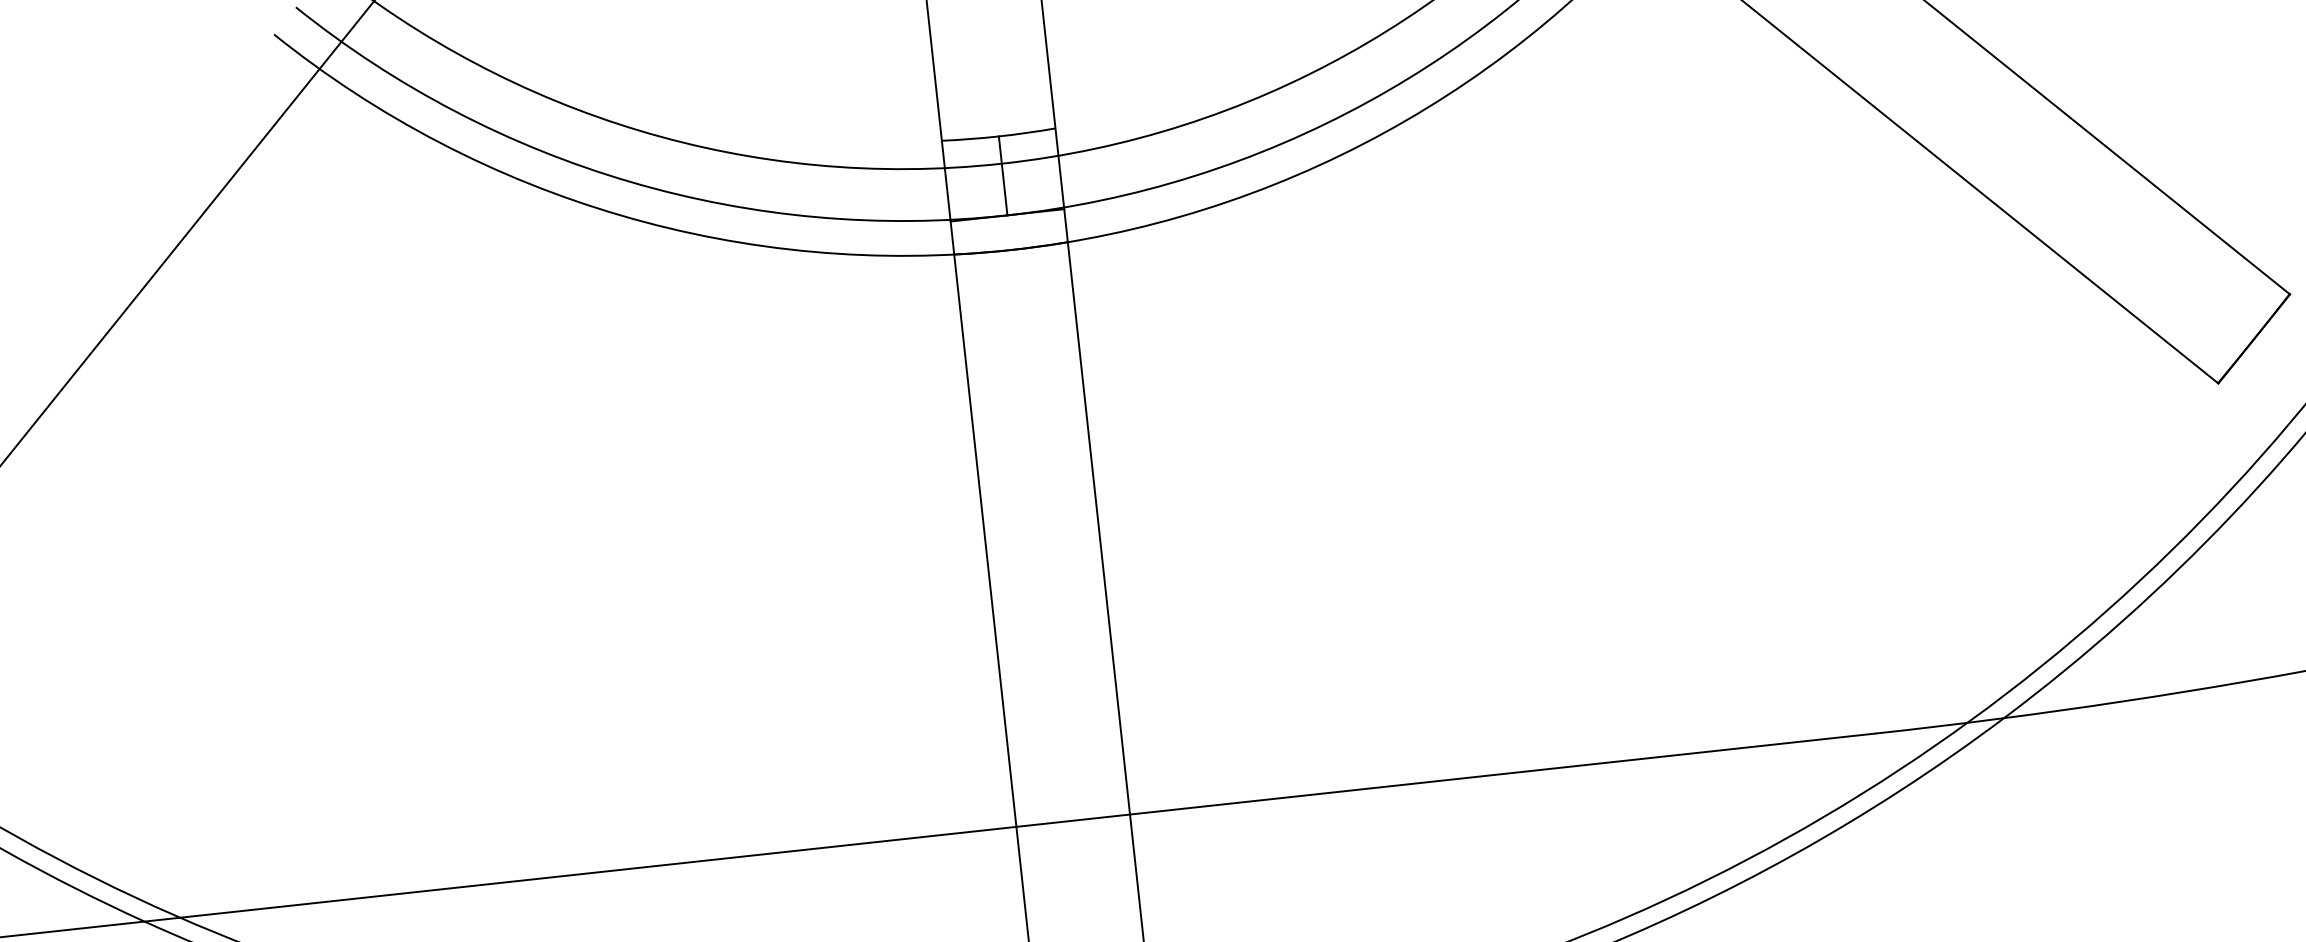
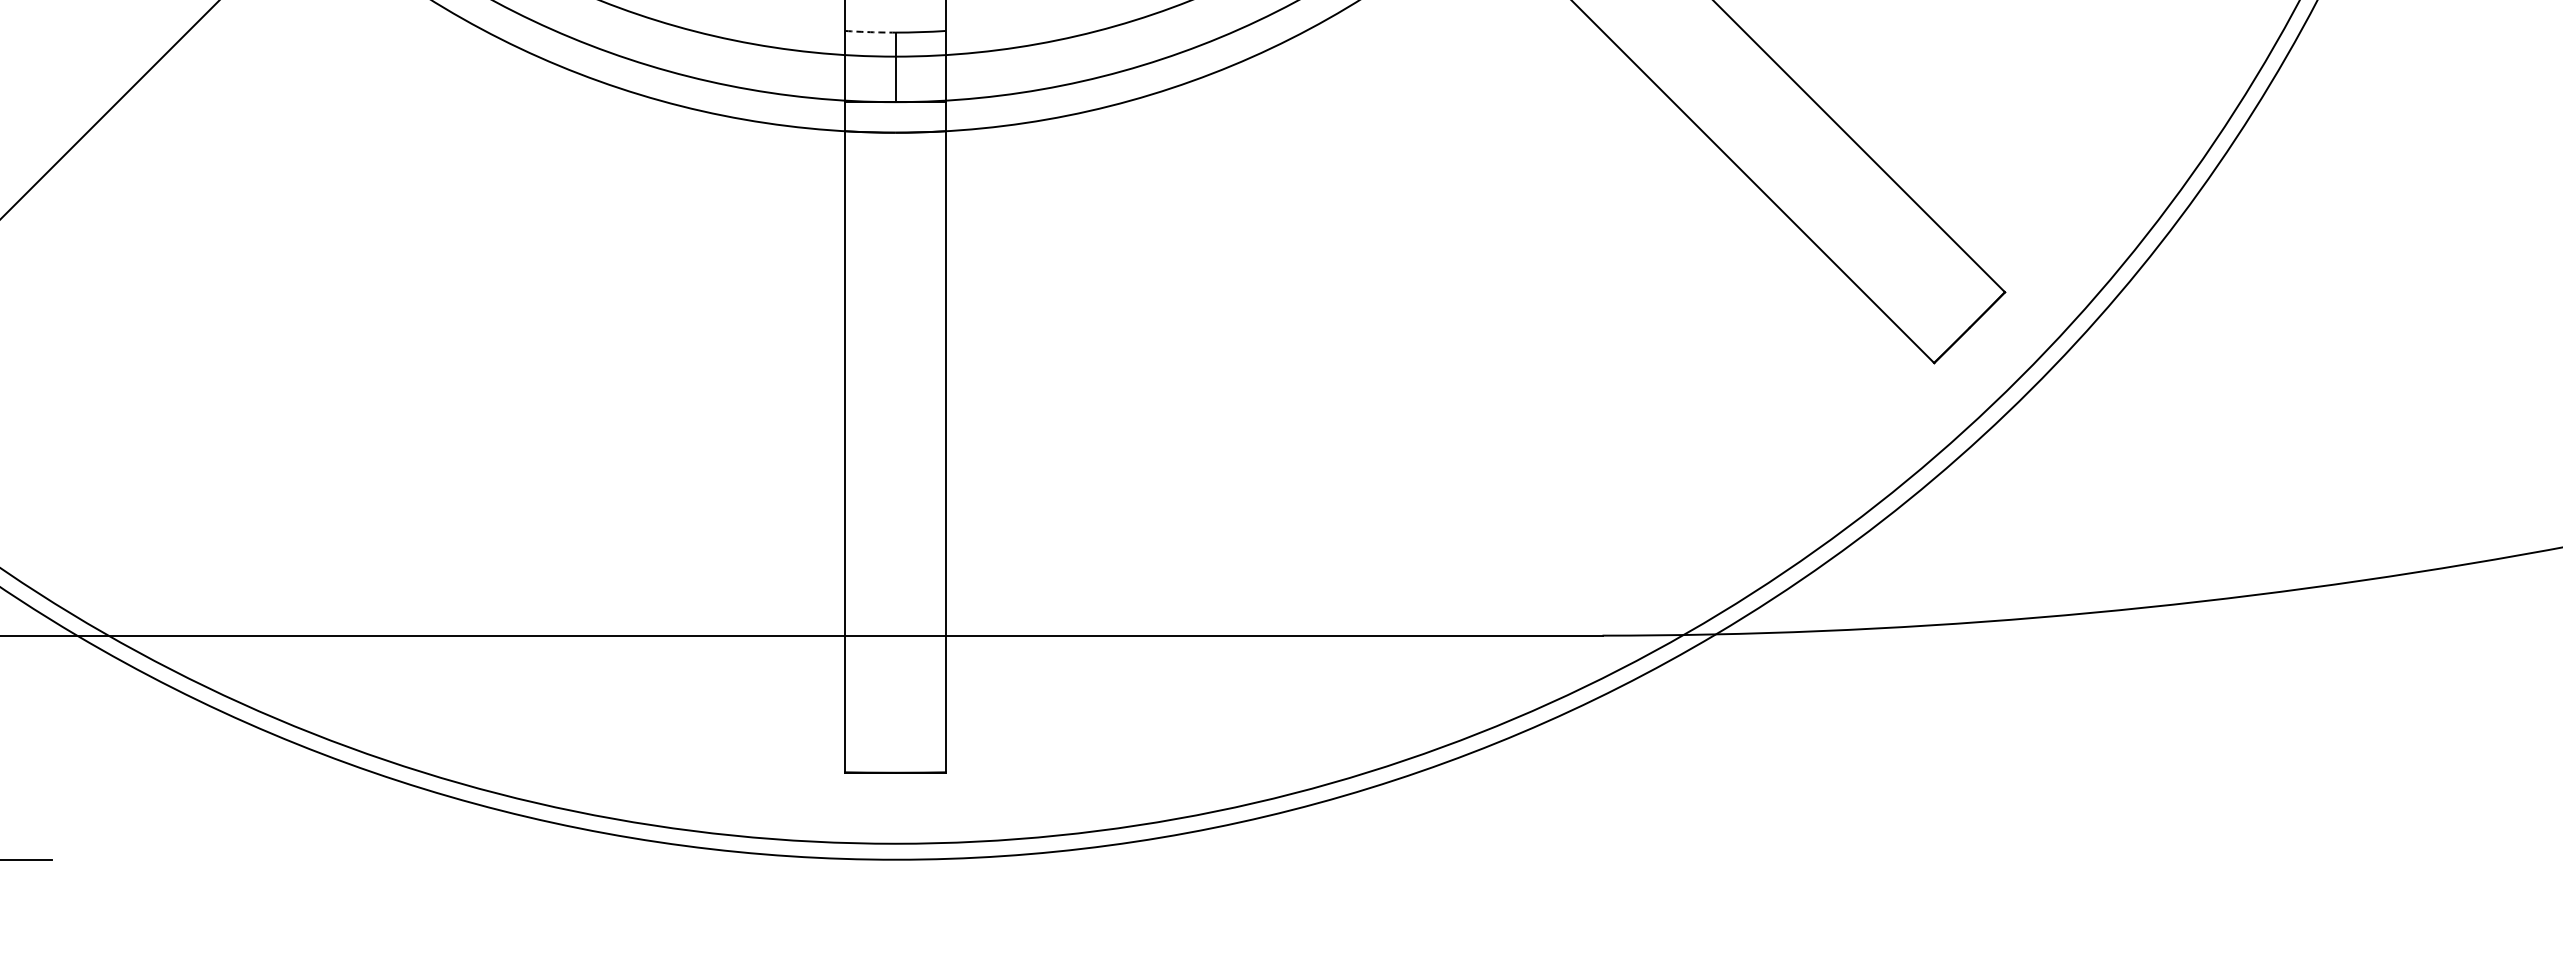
arc: (970, 139) -> (870, 32), solid -> dashed

